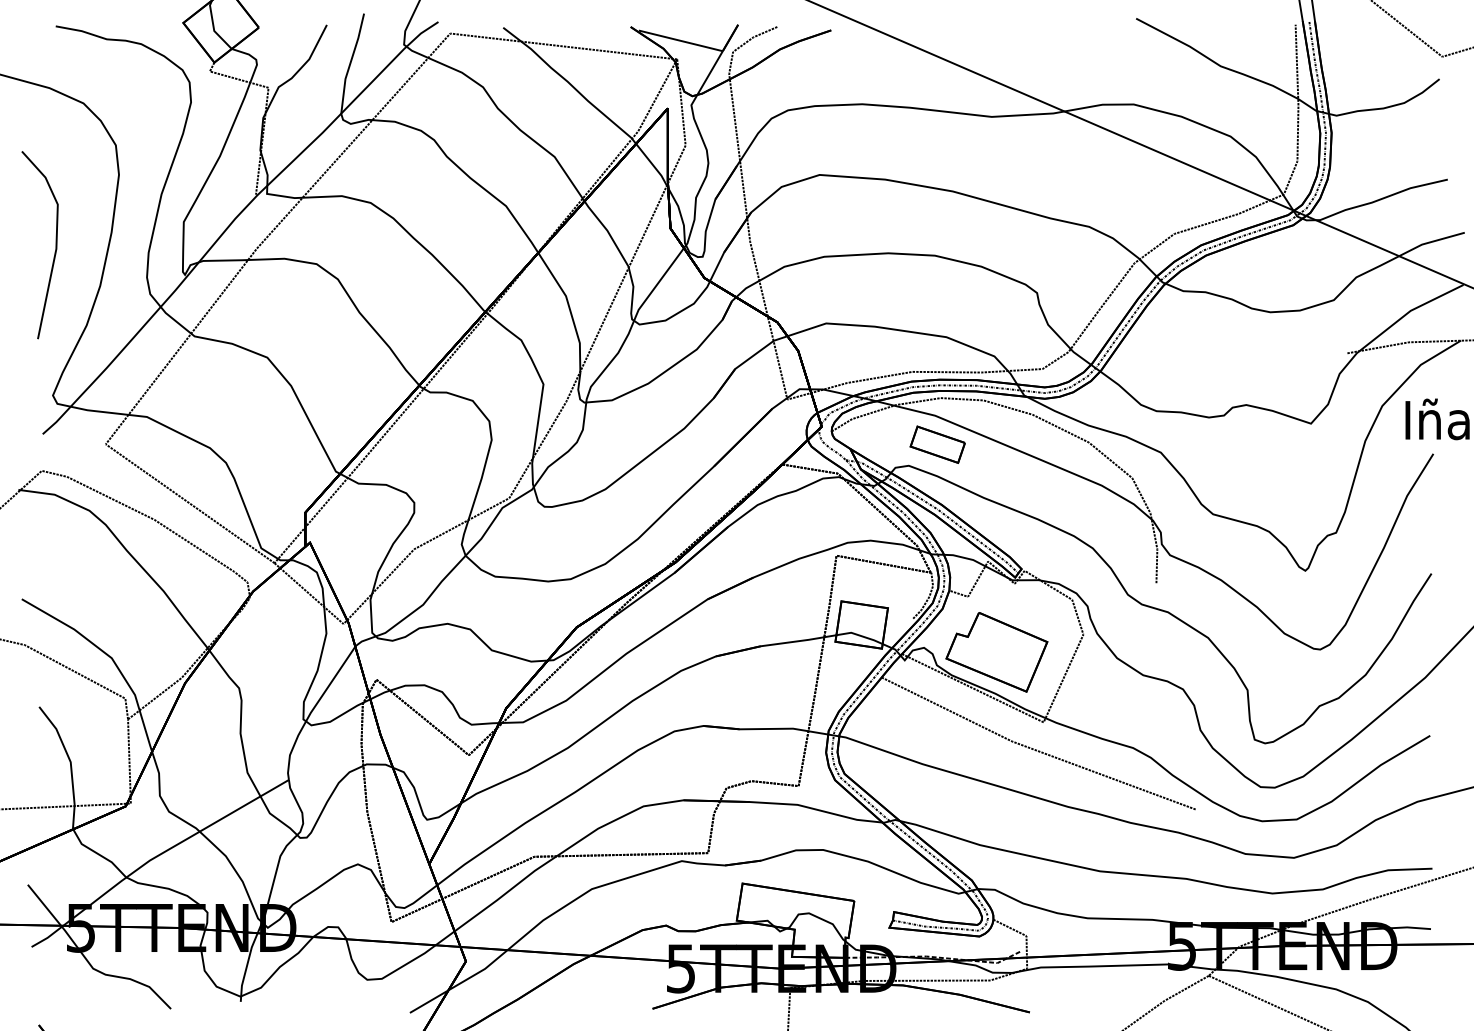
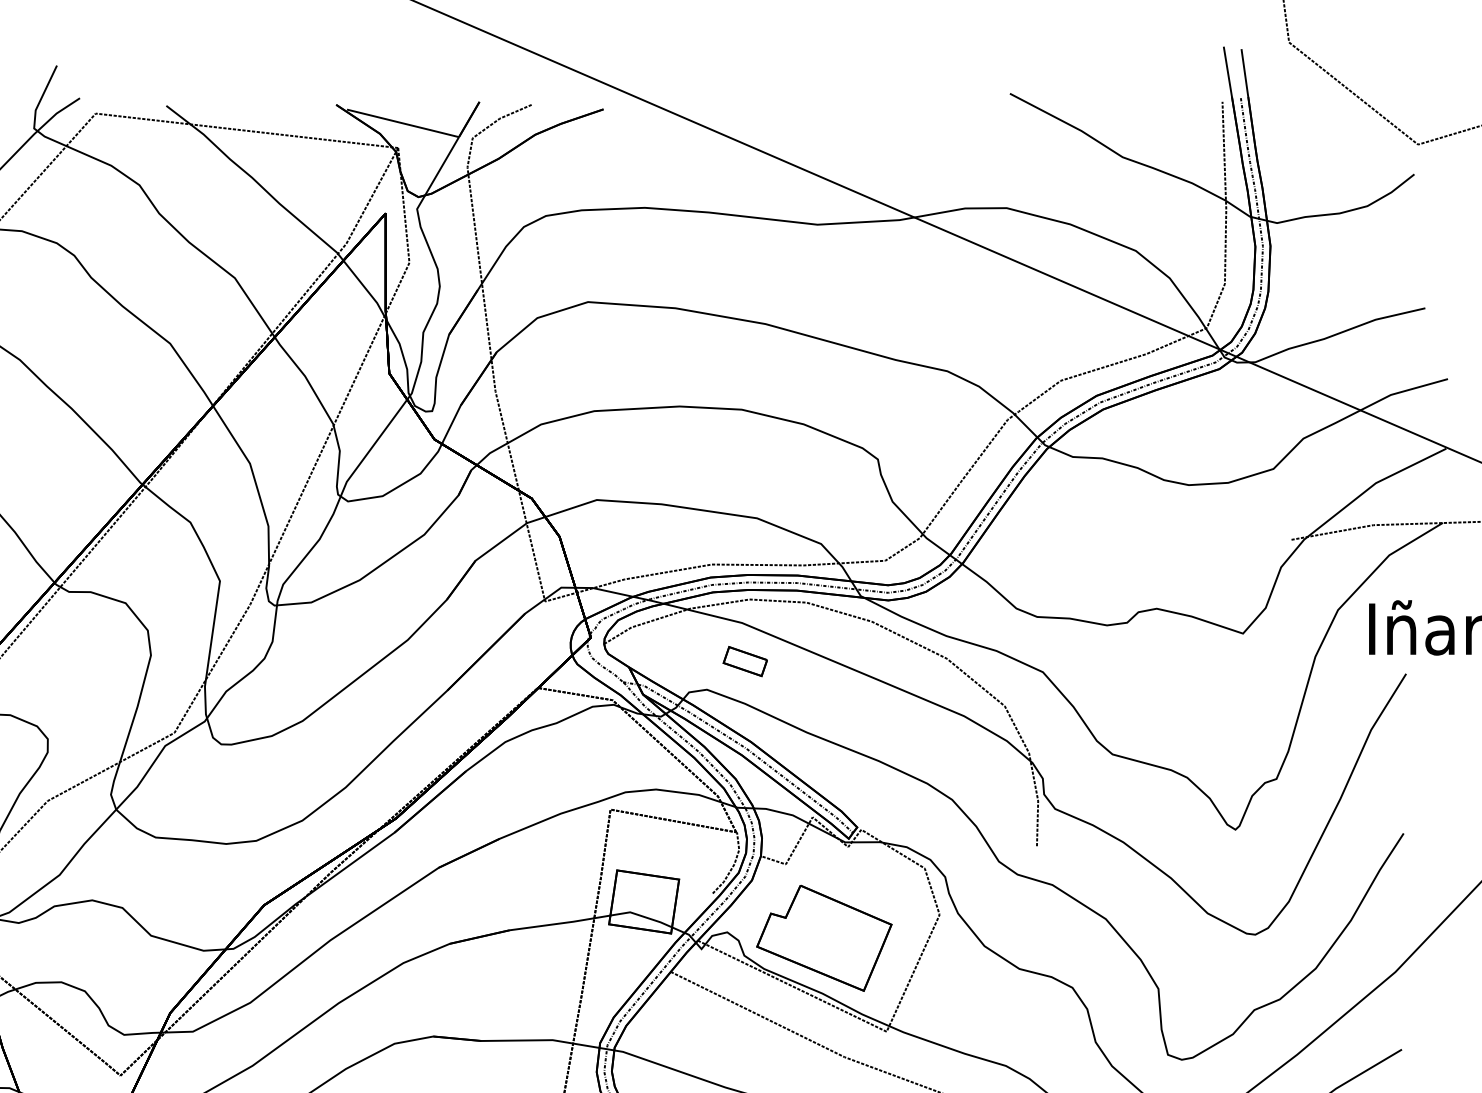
part: (937, 444) -> (745, 661), size x0.6

